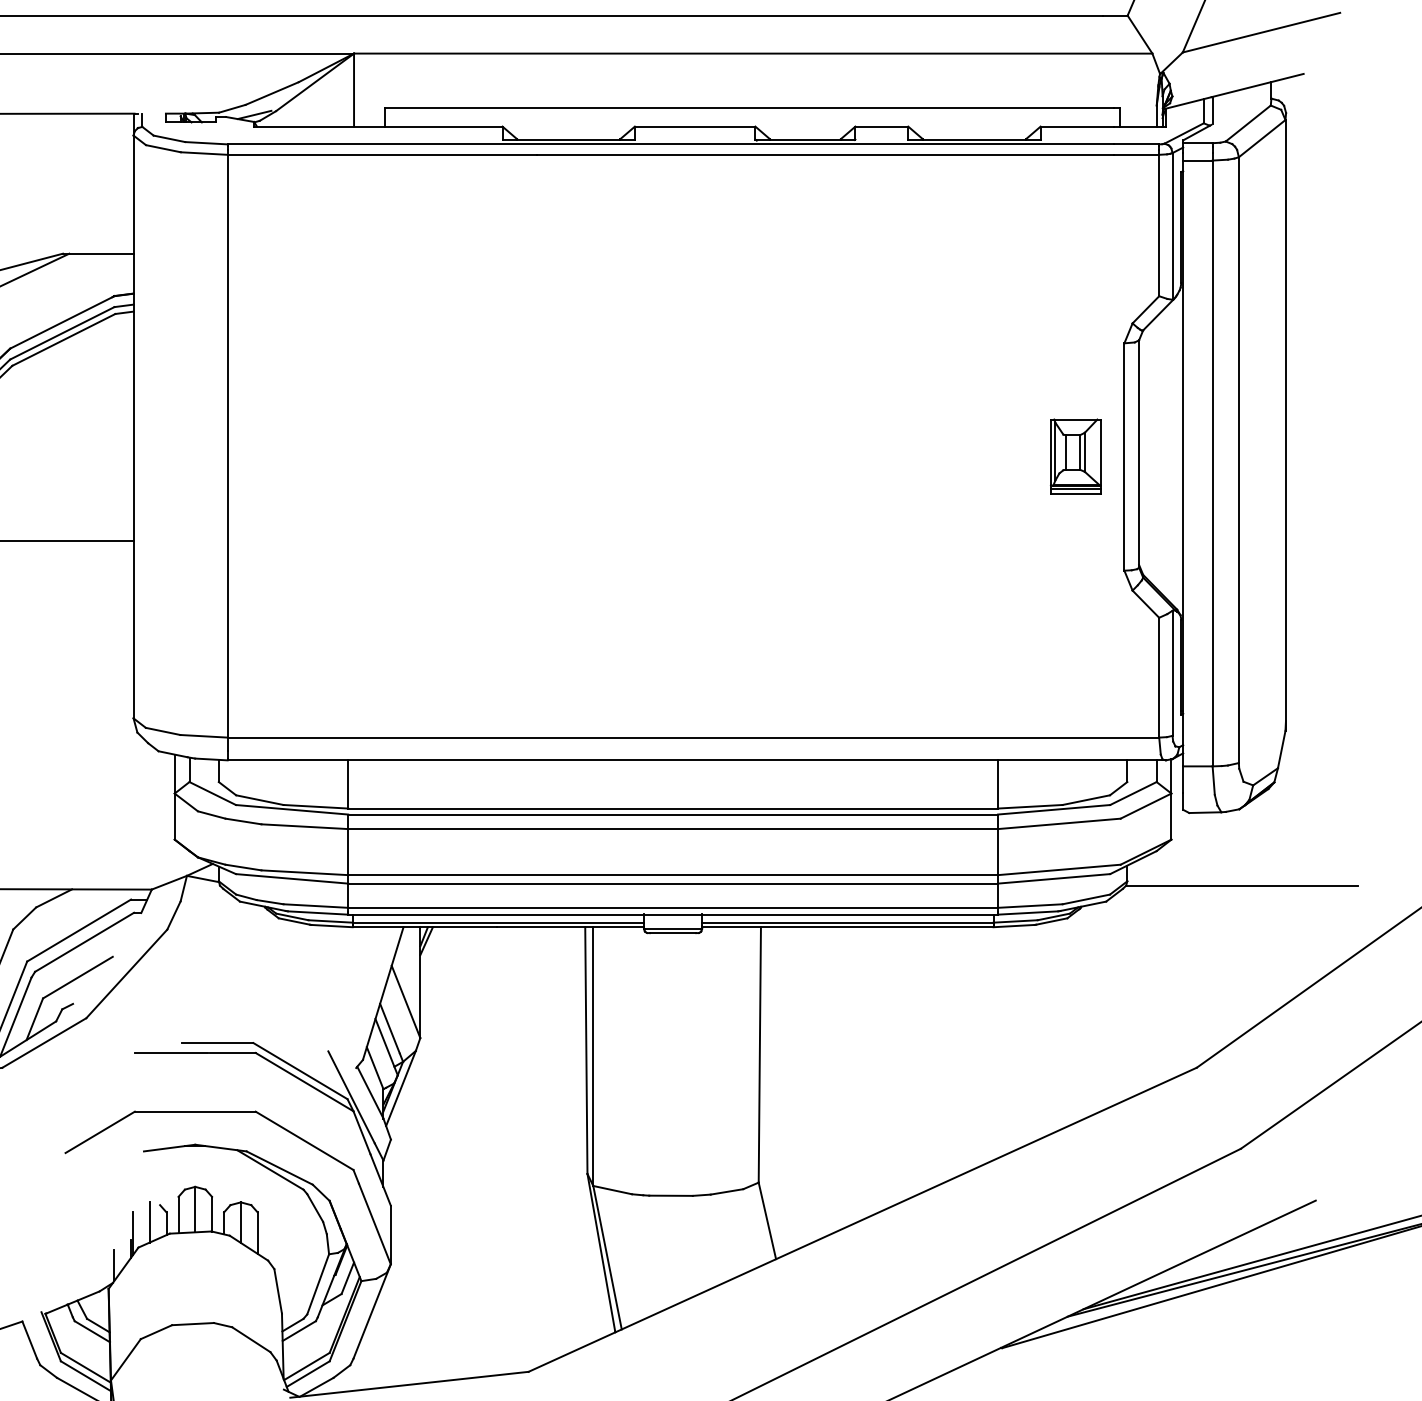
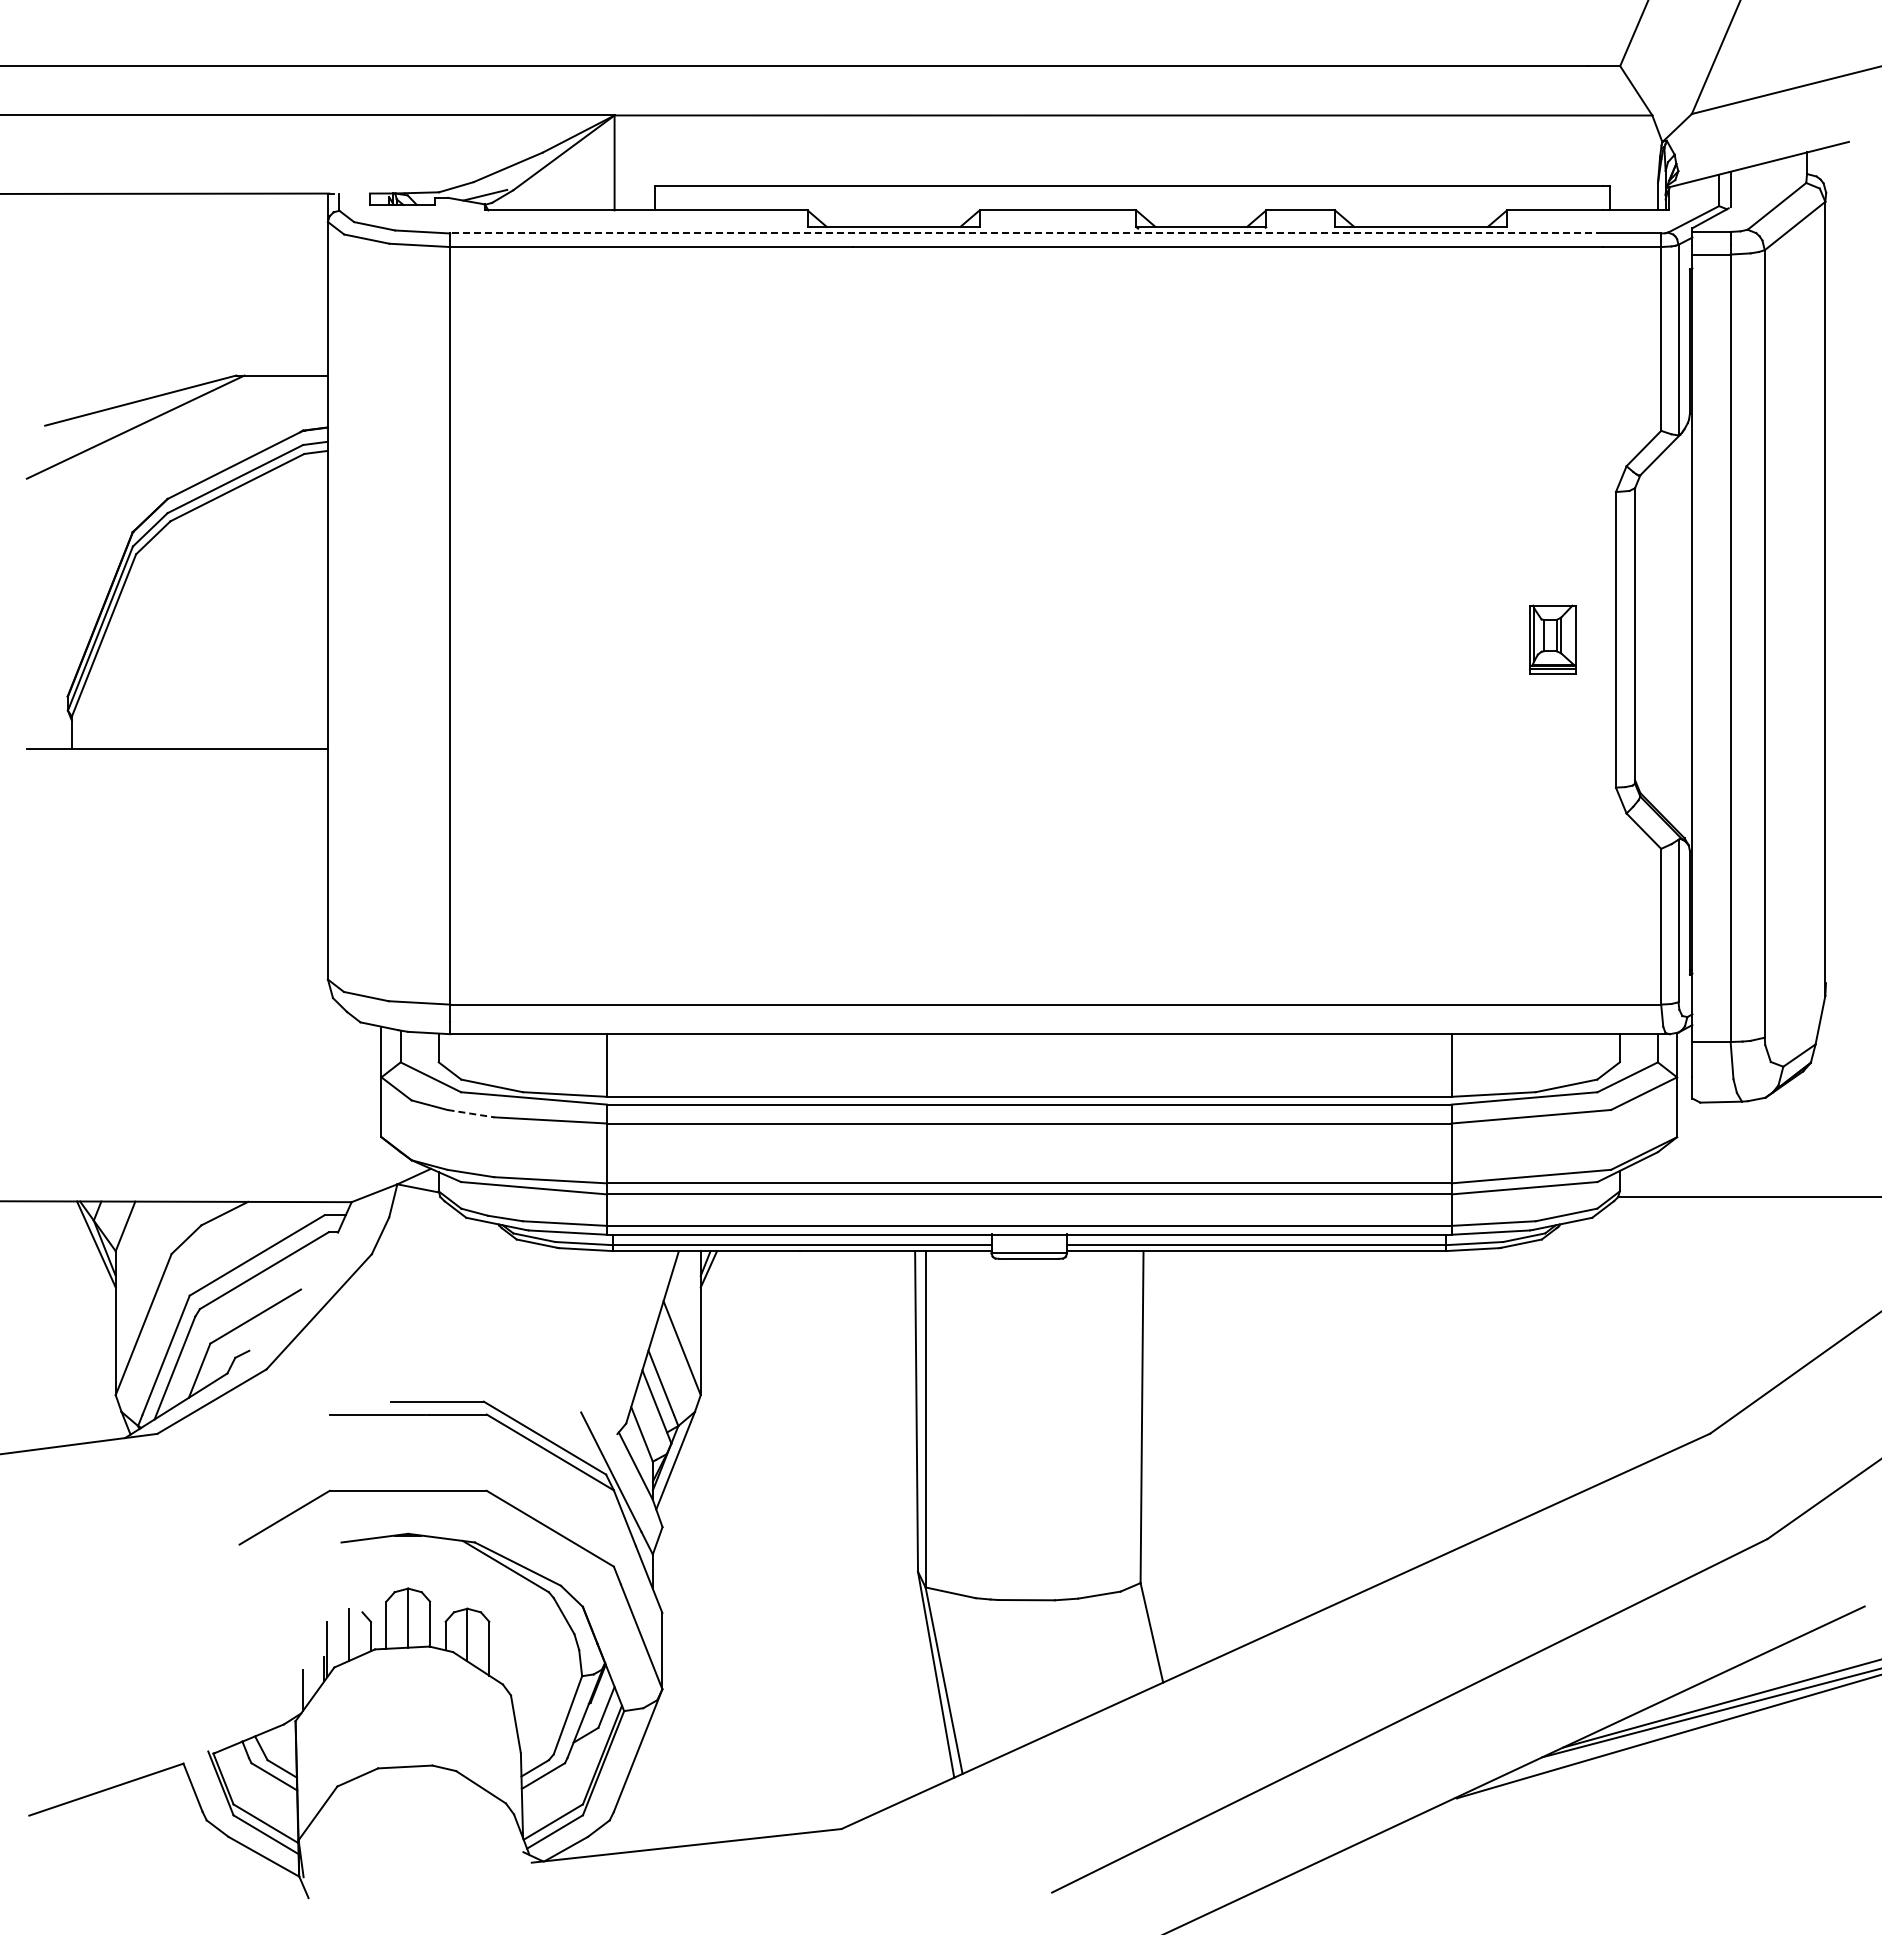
line: (670, 144) -> (1025, 233), solid -> dashed
part: (1075, 456) -> (1552, 639), size x0.7
line: (243, 821) -> (470, 1113), solid -> dashed

